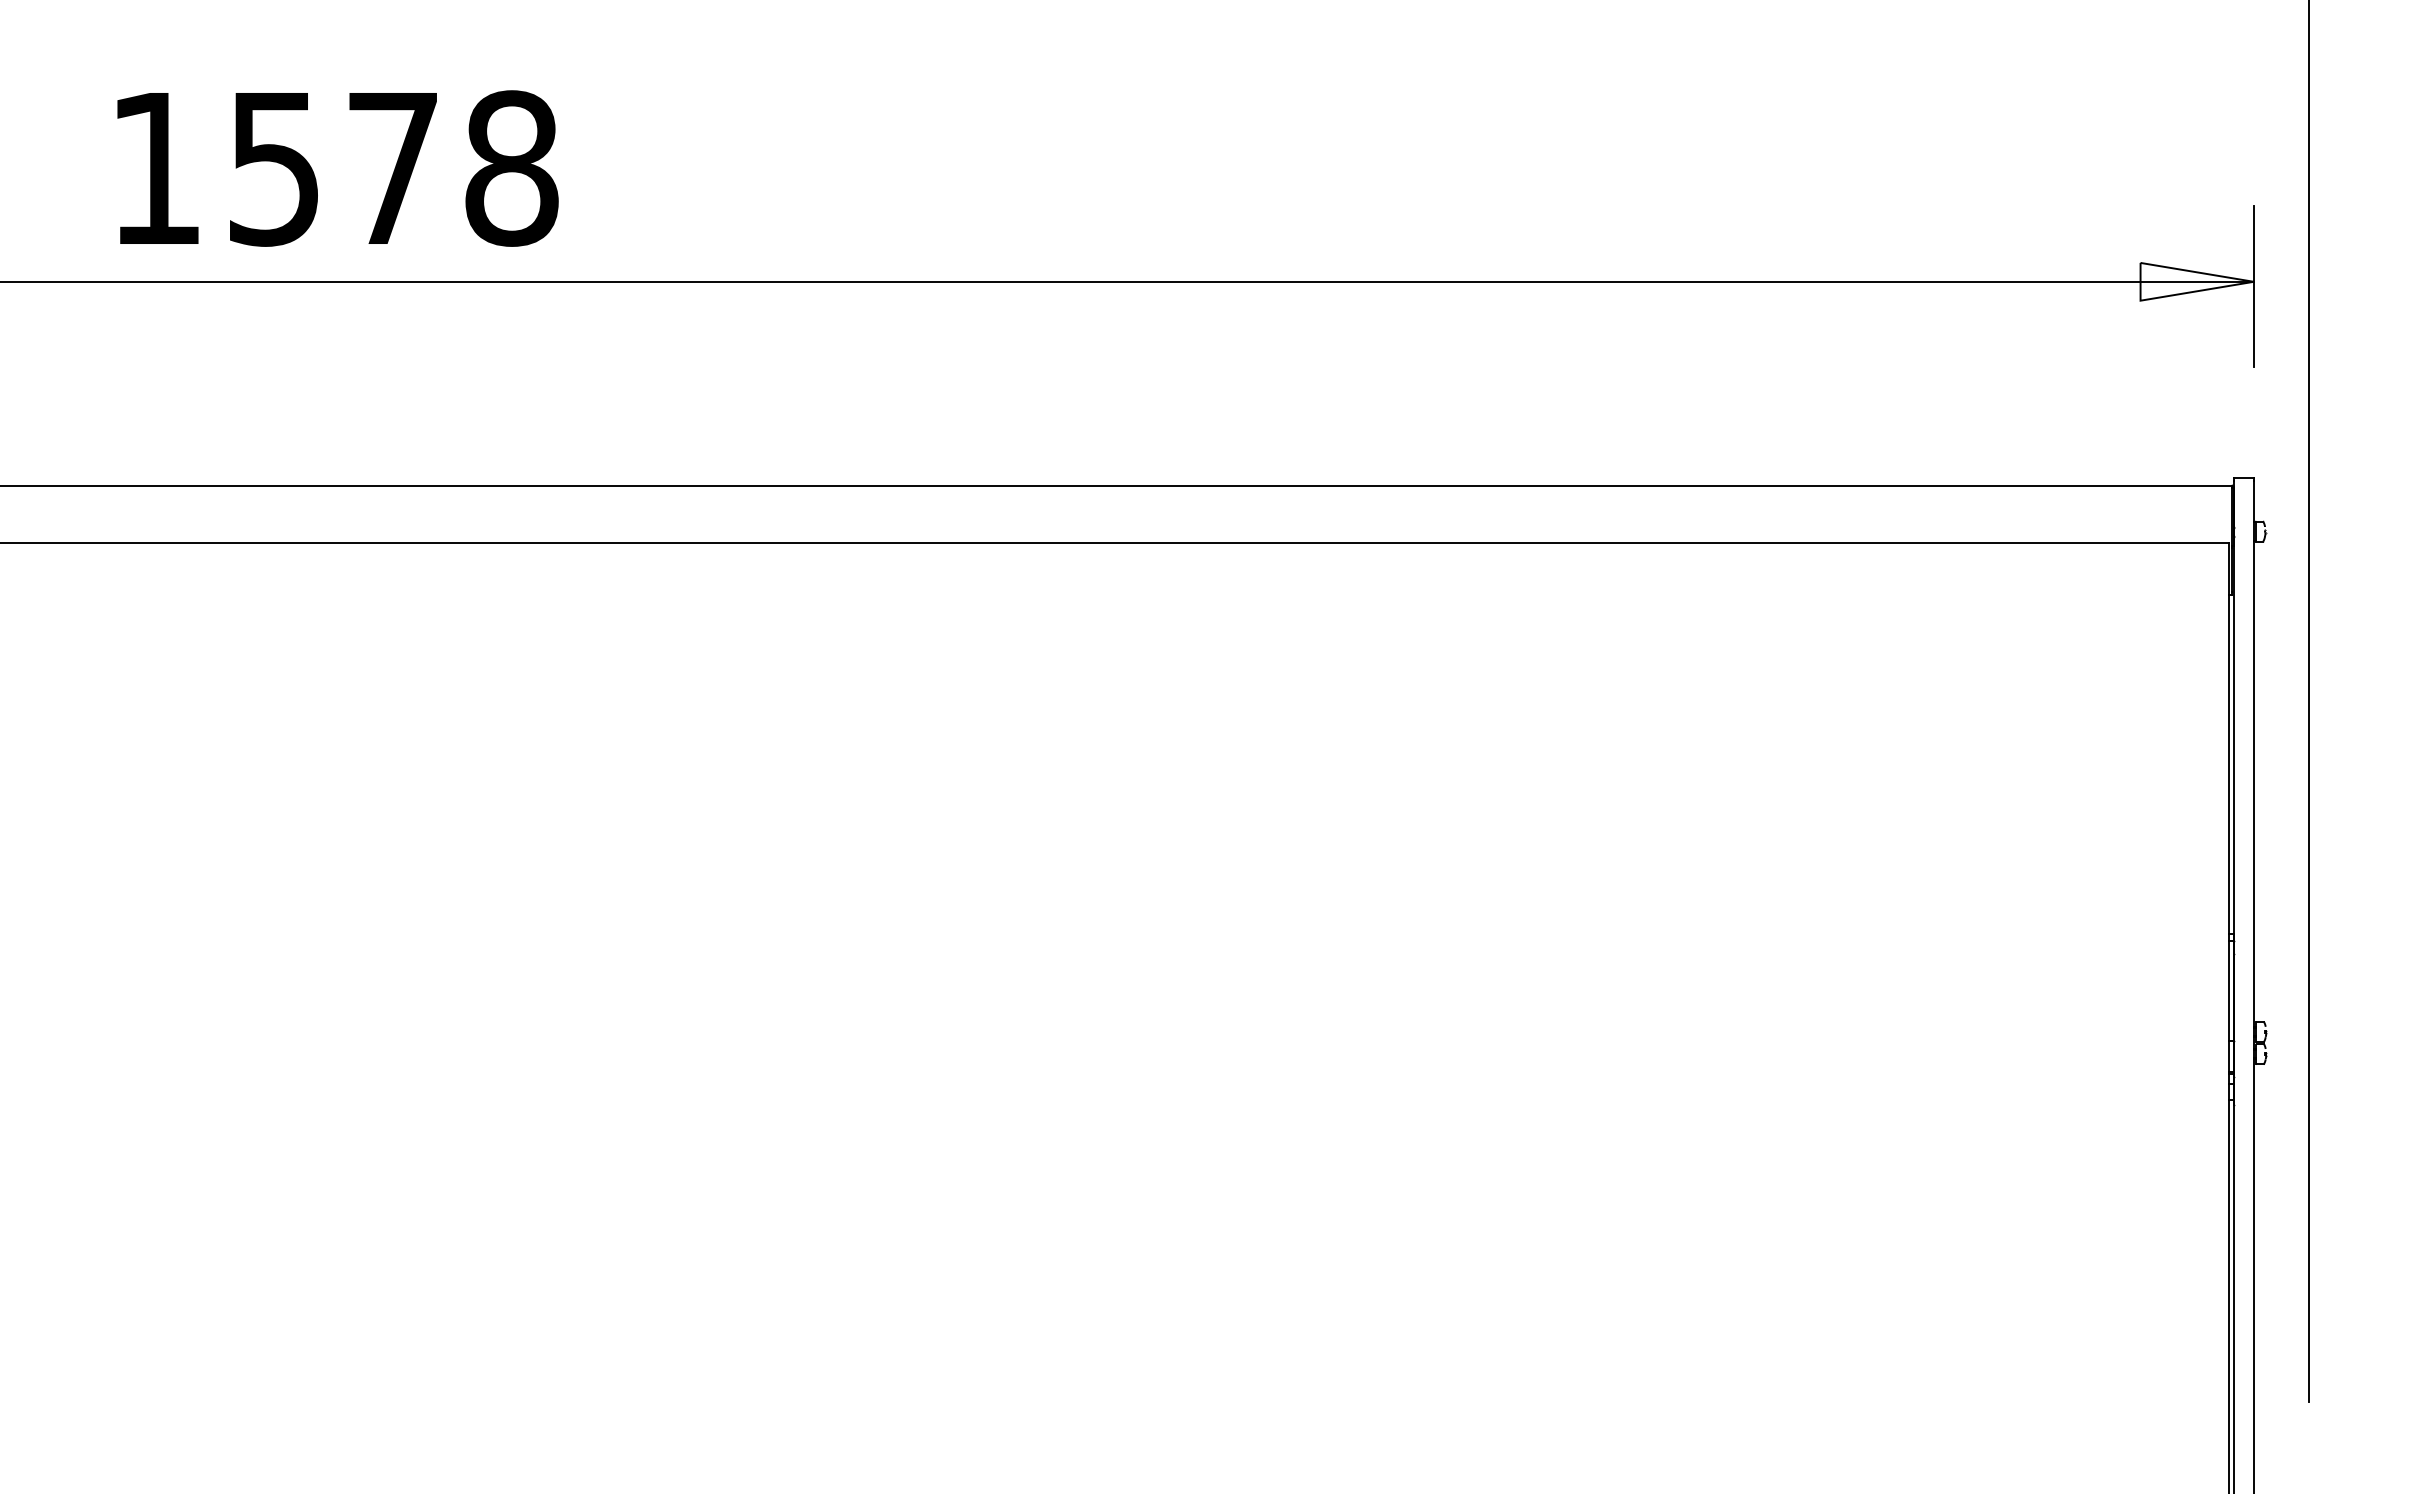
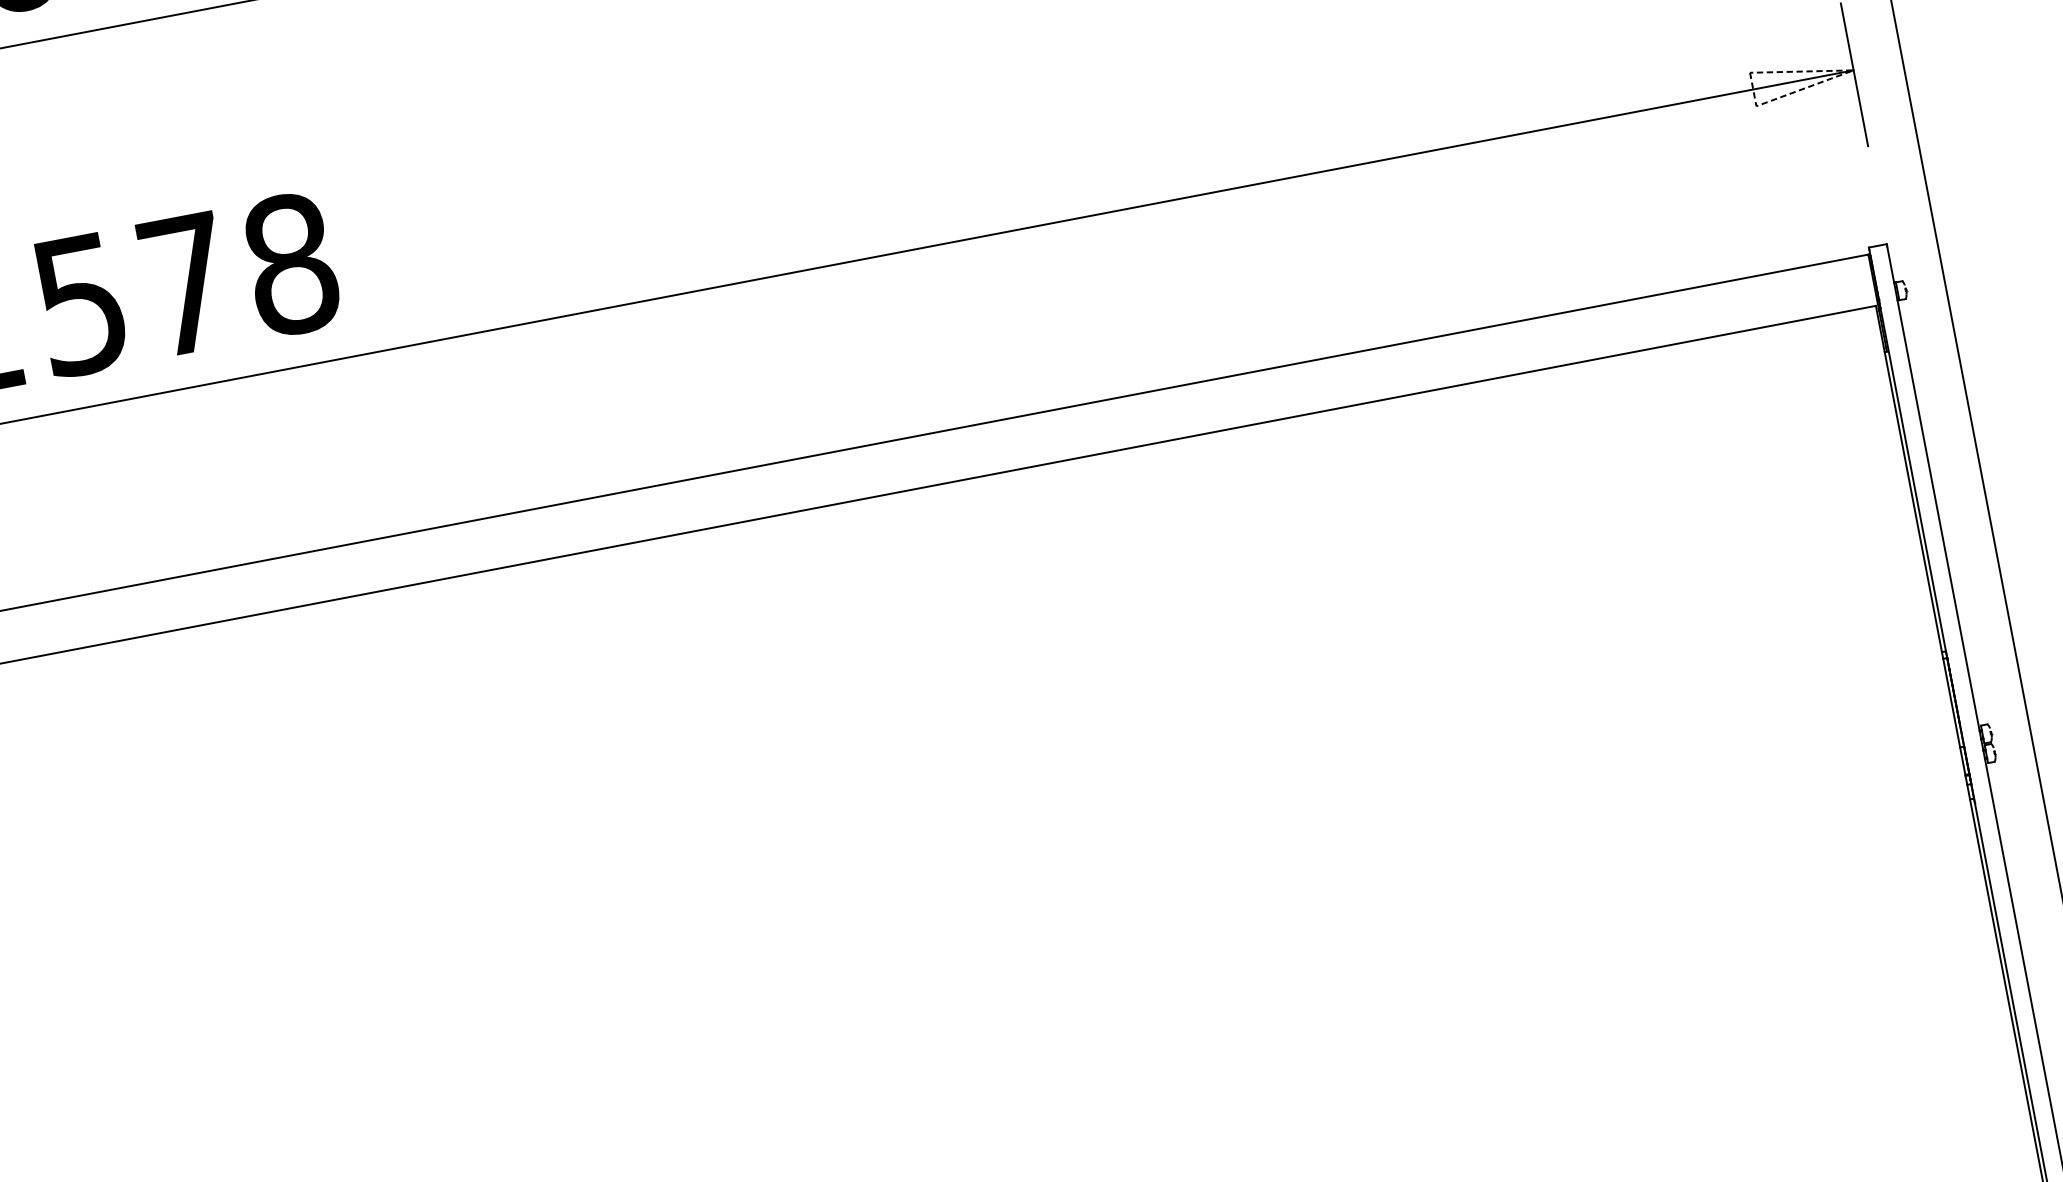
line: (2235, 284) -> (1837, 75), solid -> dashed

